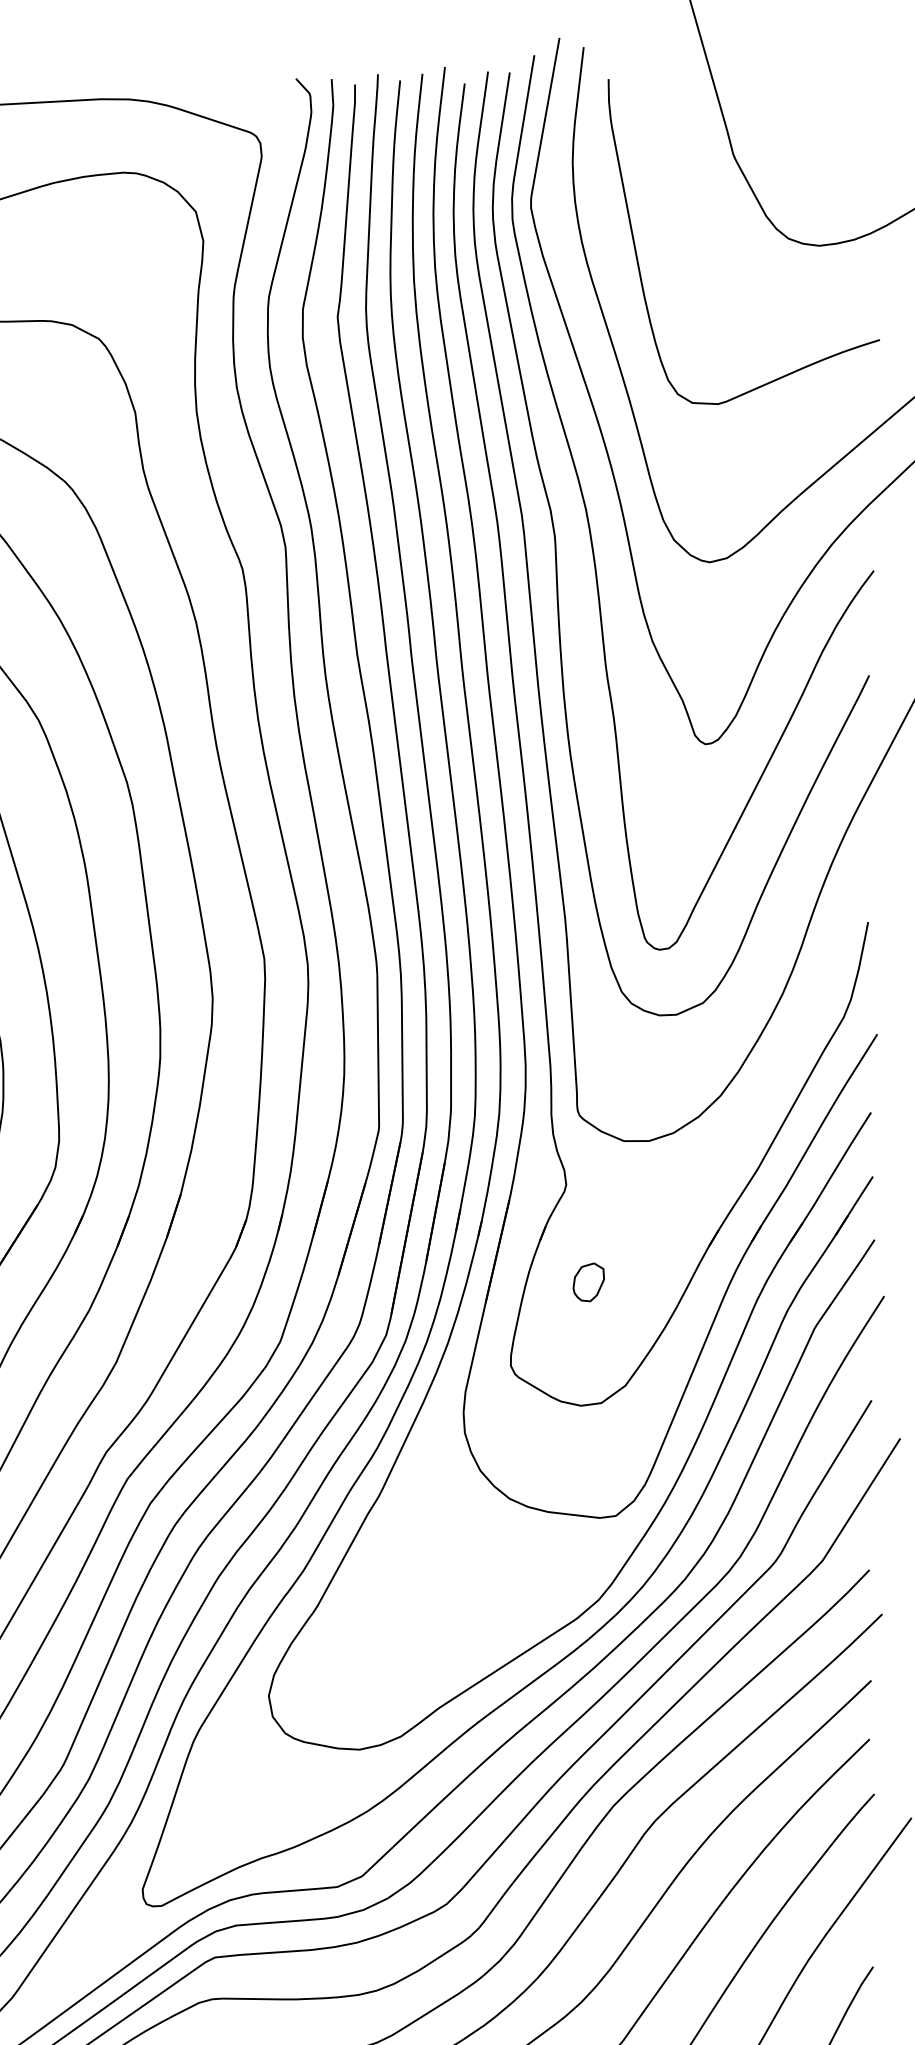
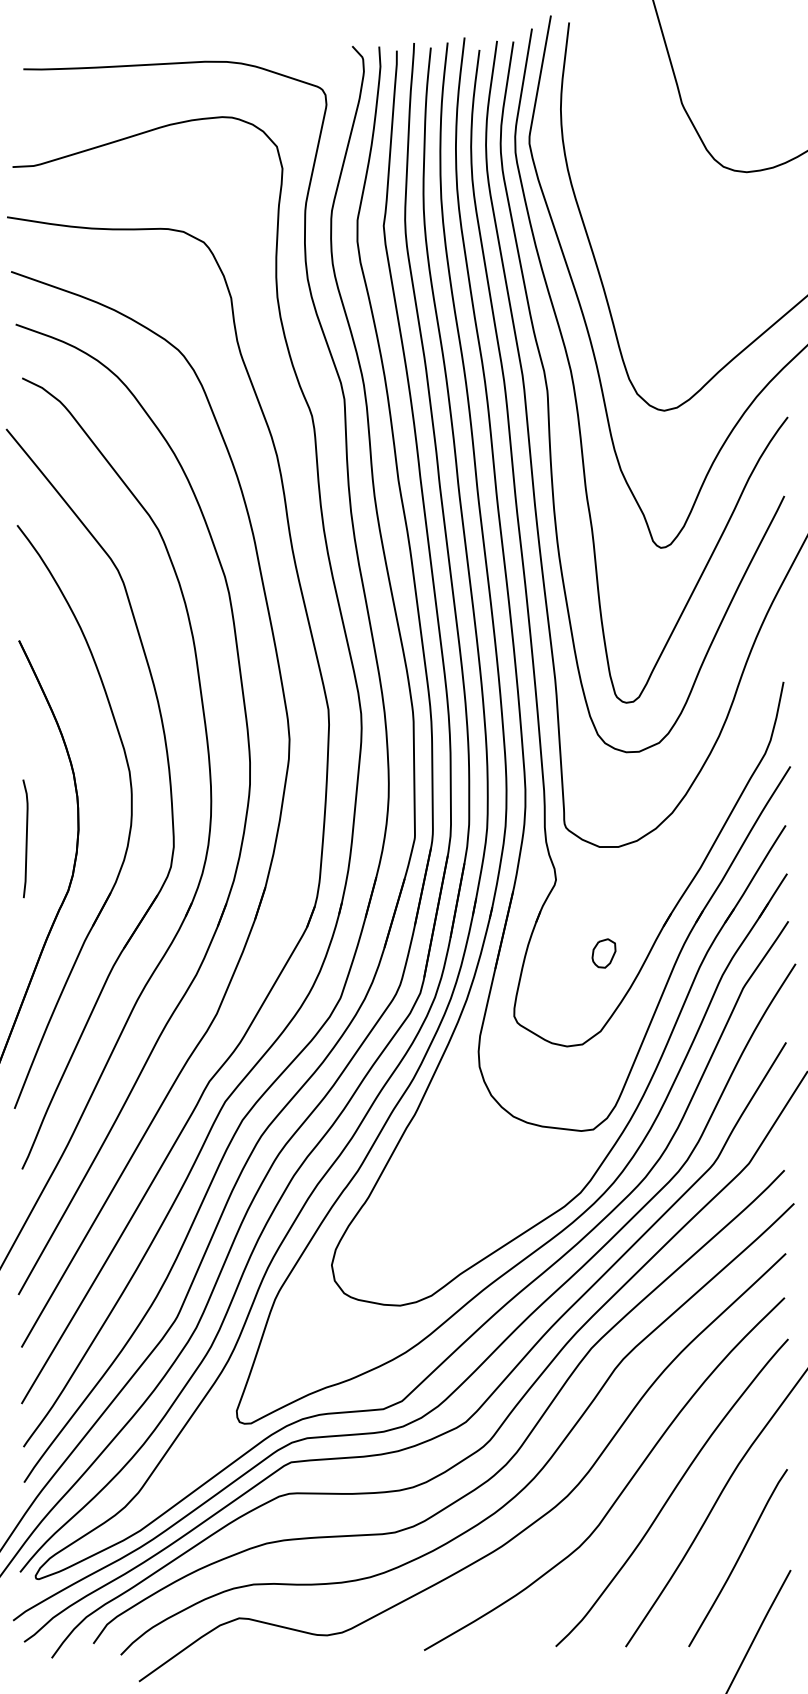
curve: (639, 264) -> (611, 186), removed
part: (588, 1282) -> (603, 953), moved

